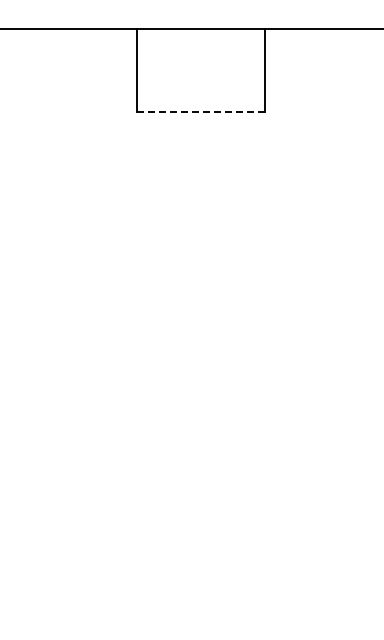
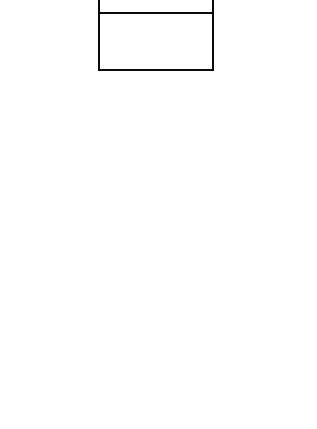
line: (201, 47) -> (156, 12), added
line: (200, 111) -> (155, 69), dashed -> solid

